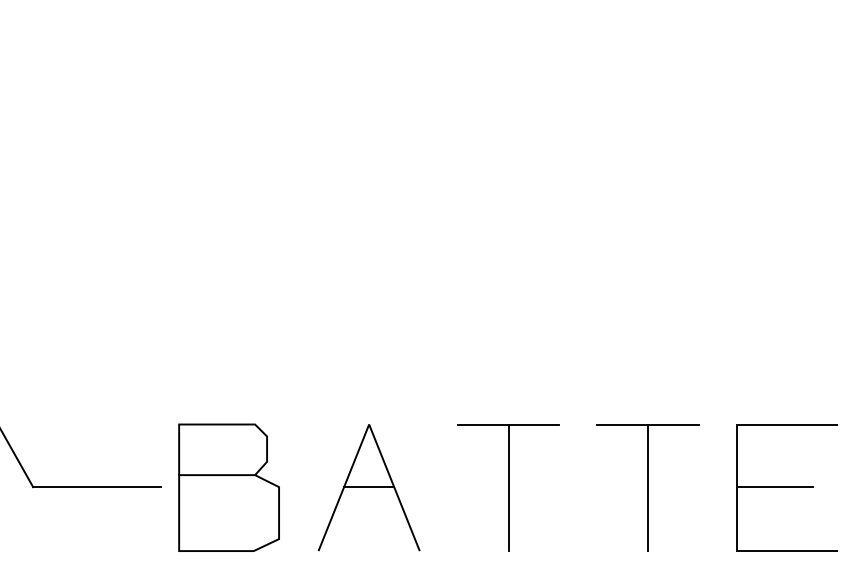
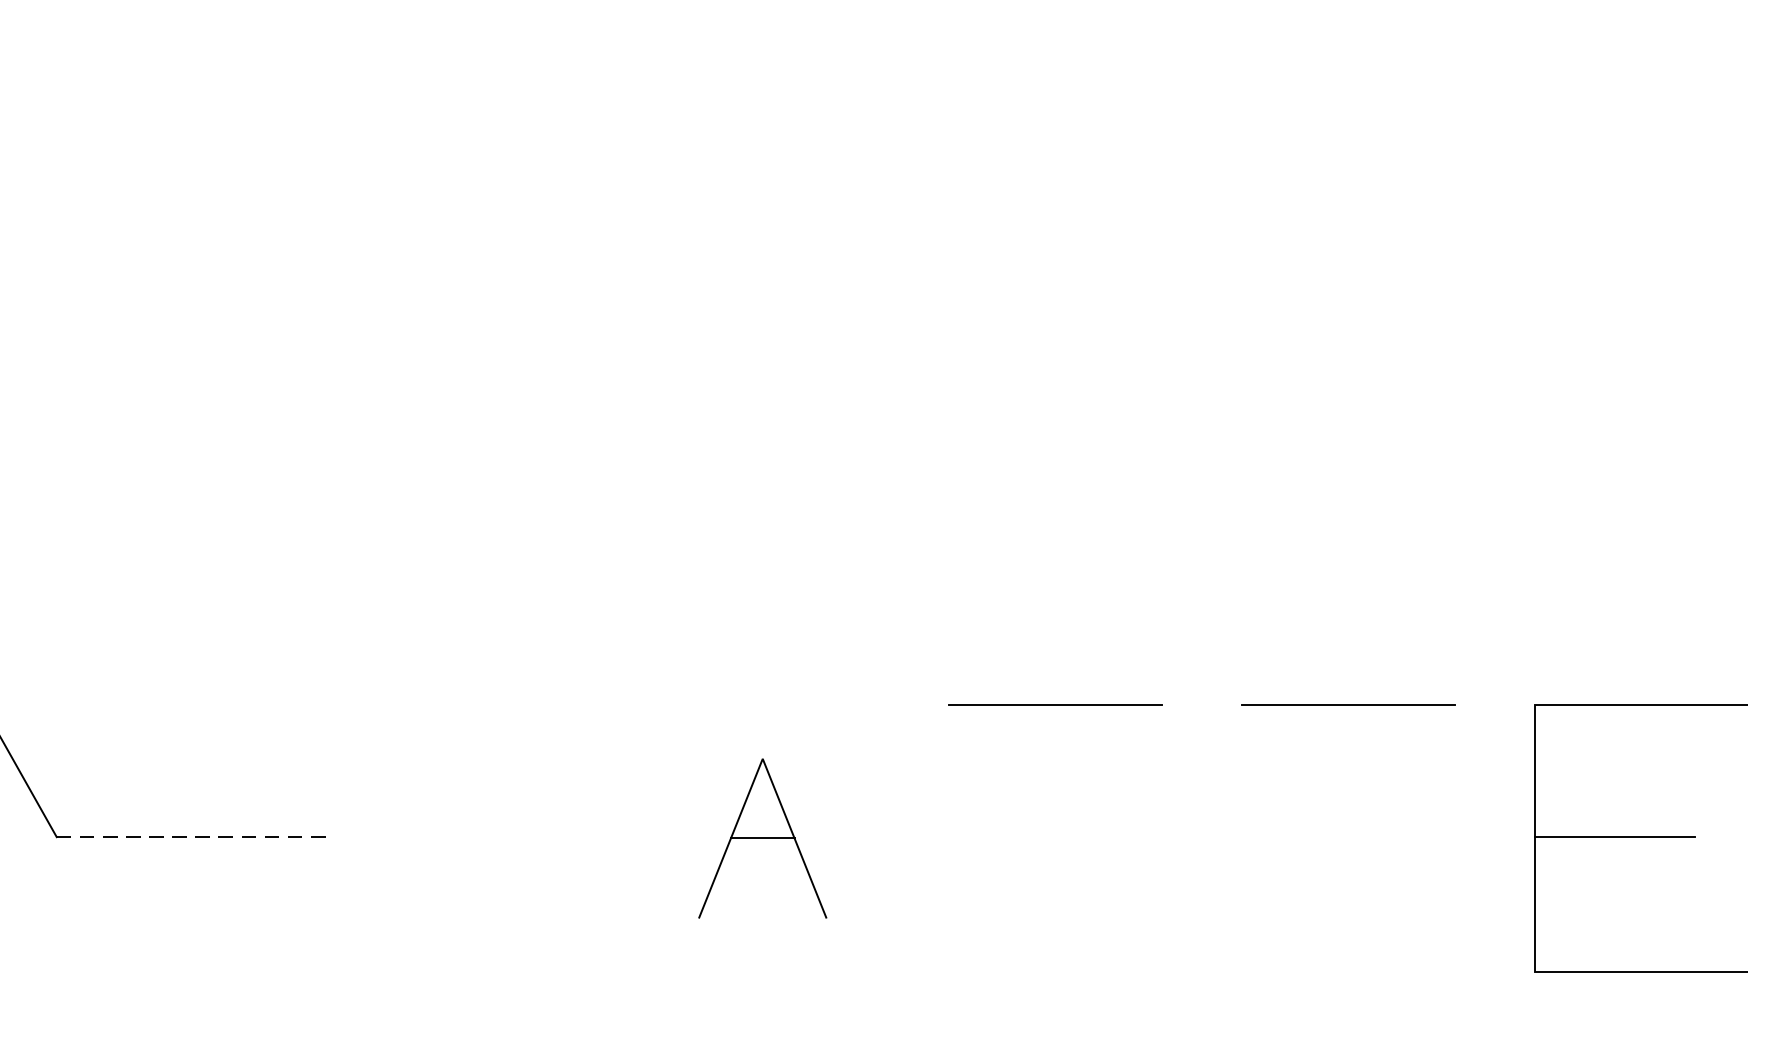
curve: (228, 475) -> (467, 812), removed
line: (97, 487) -> (191, 837), solid -> dashed
part: (368, 487) -> (761, 837), size x0.6
line: (508, 487) -> (1055, 837), removed
line: (647, 487) -> (1347, 837), removed

